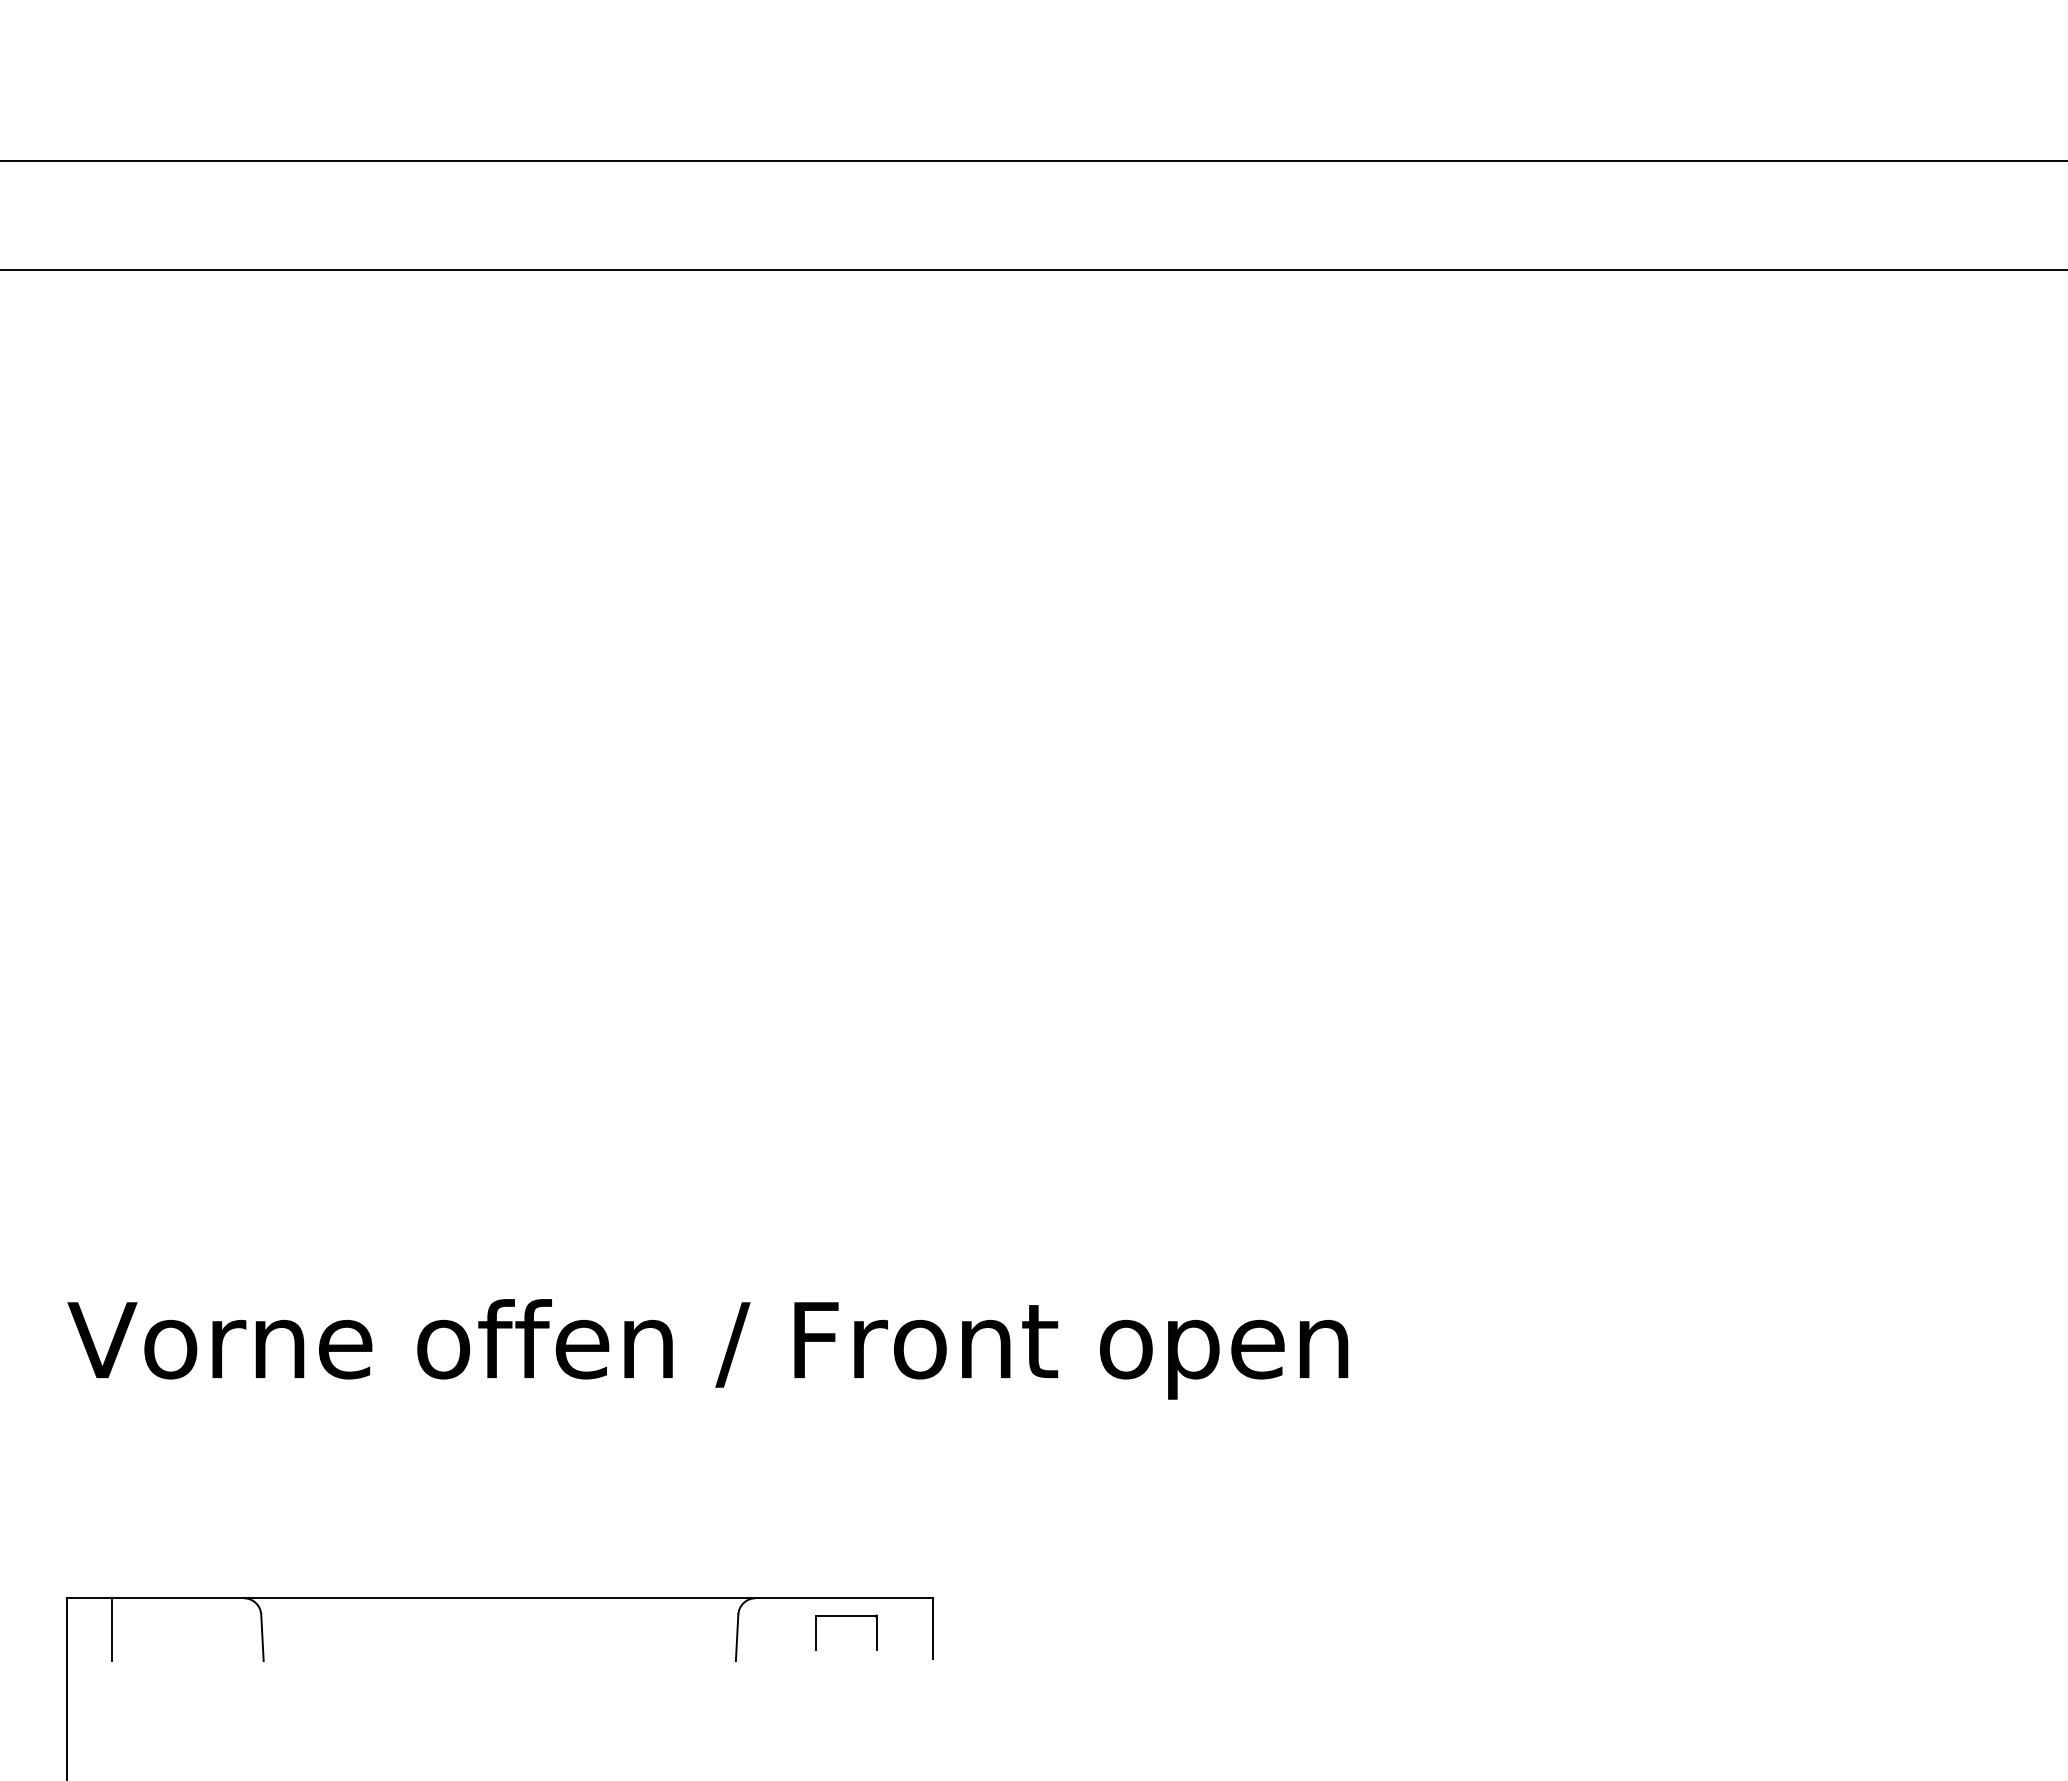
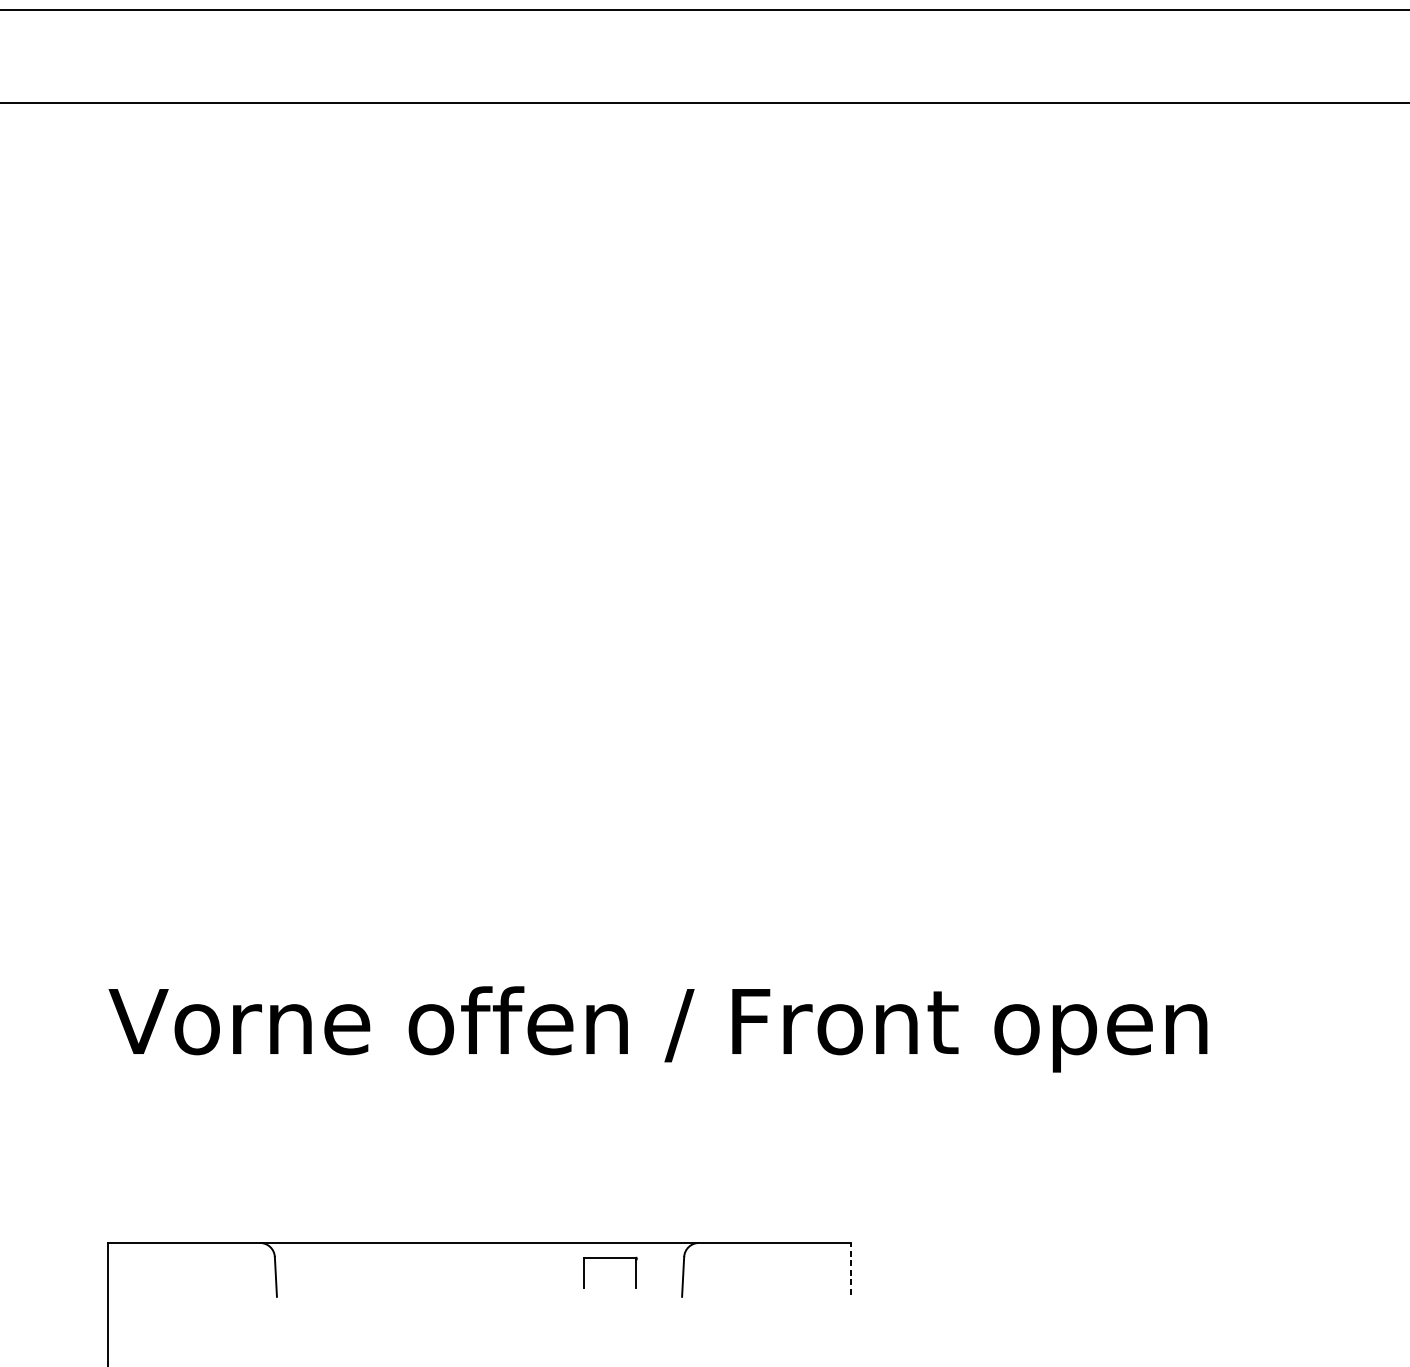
part: (846, 1616) -> (610, 1258), moved
line: (933, 1627) -> (851, 1268), solid -> dashed
line: (112, 1629) -> (147, 1269), removed

